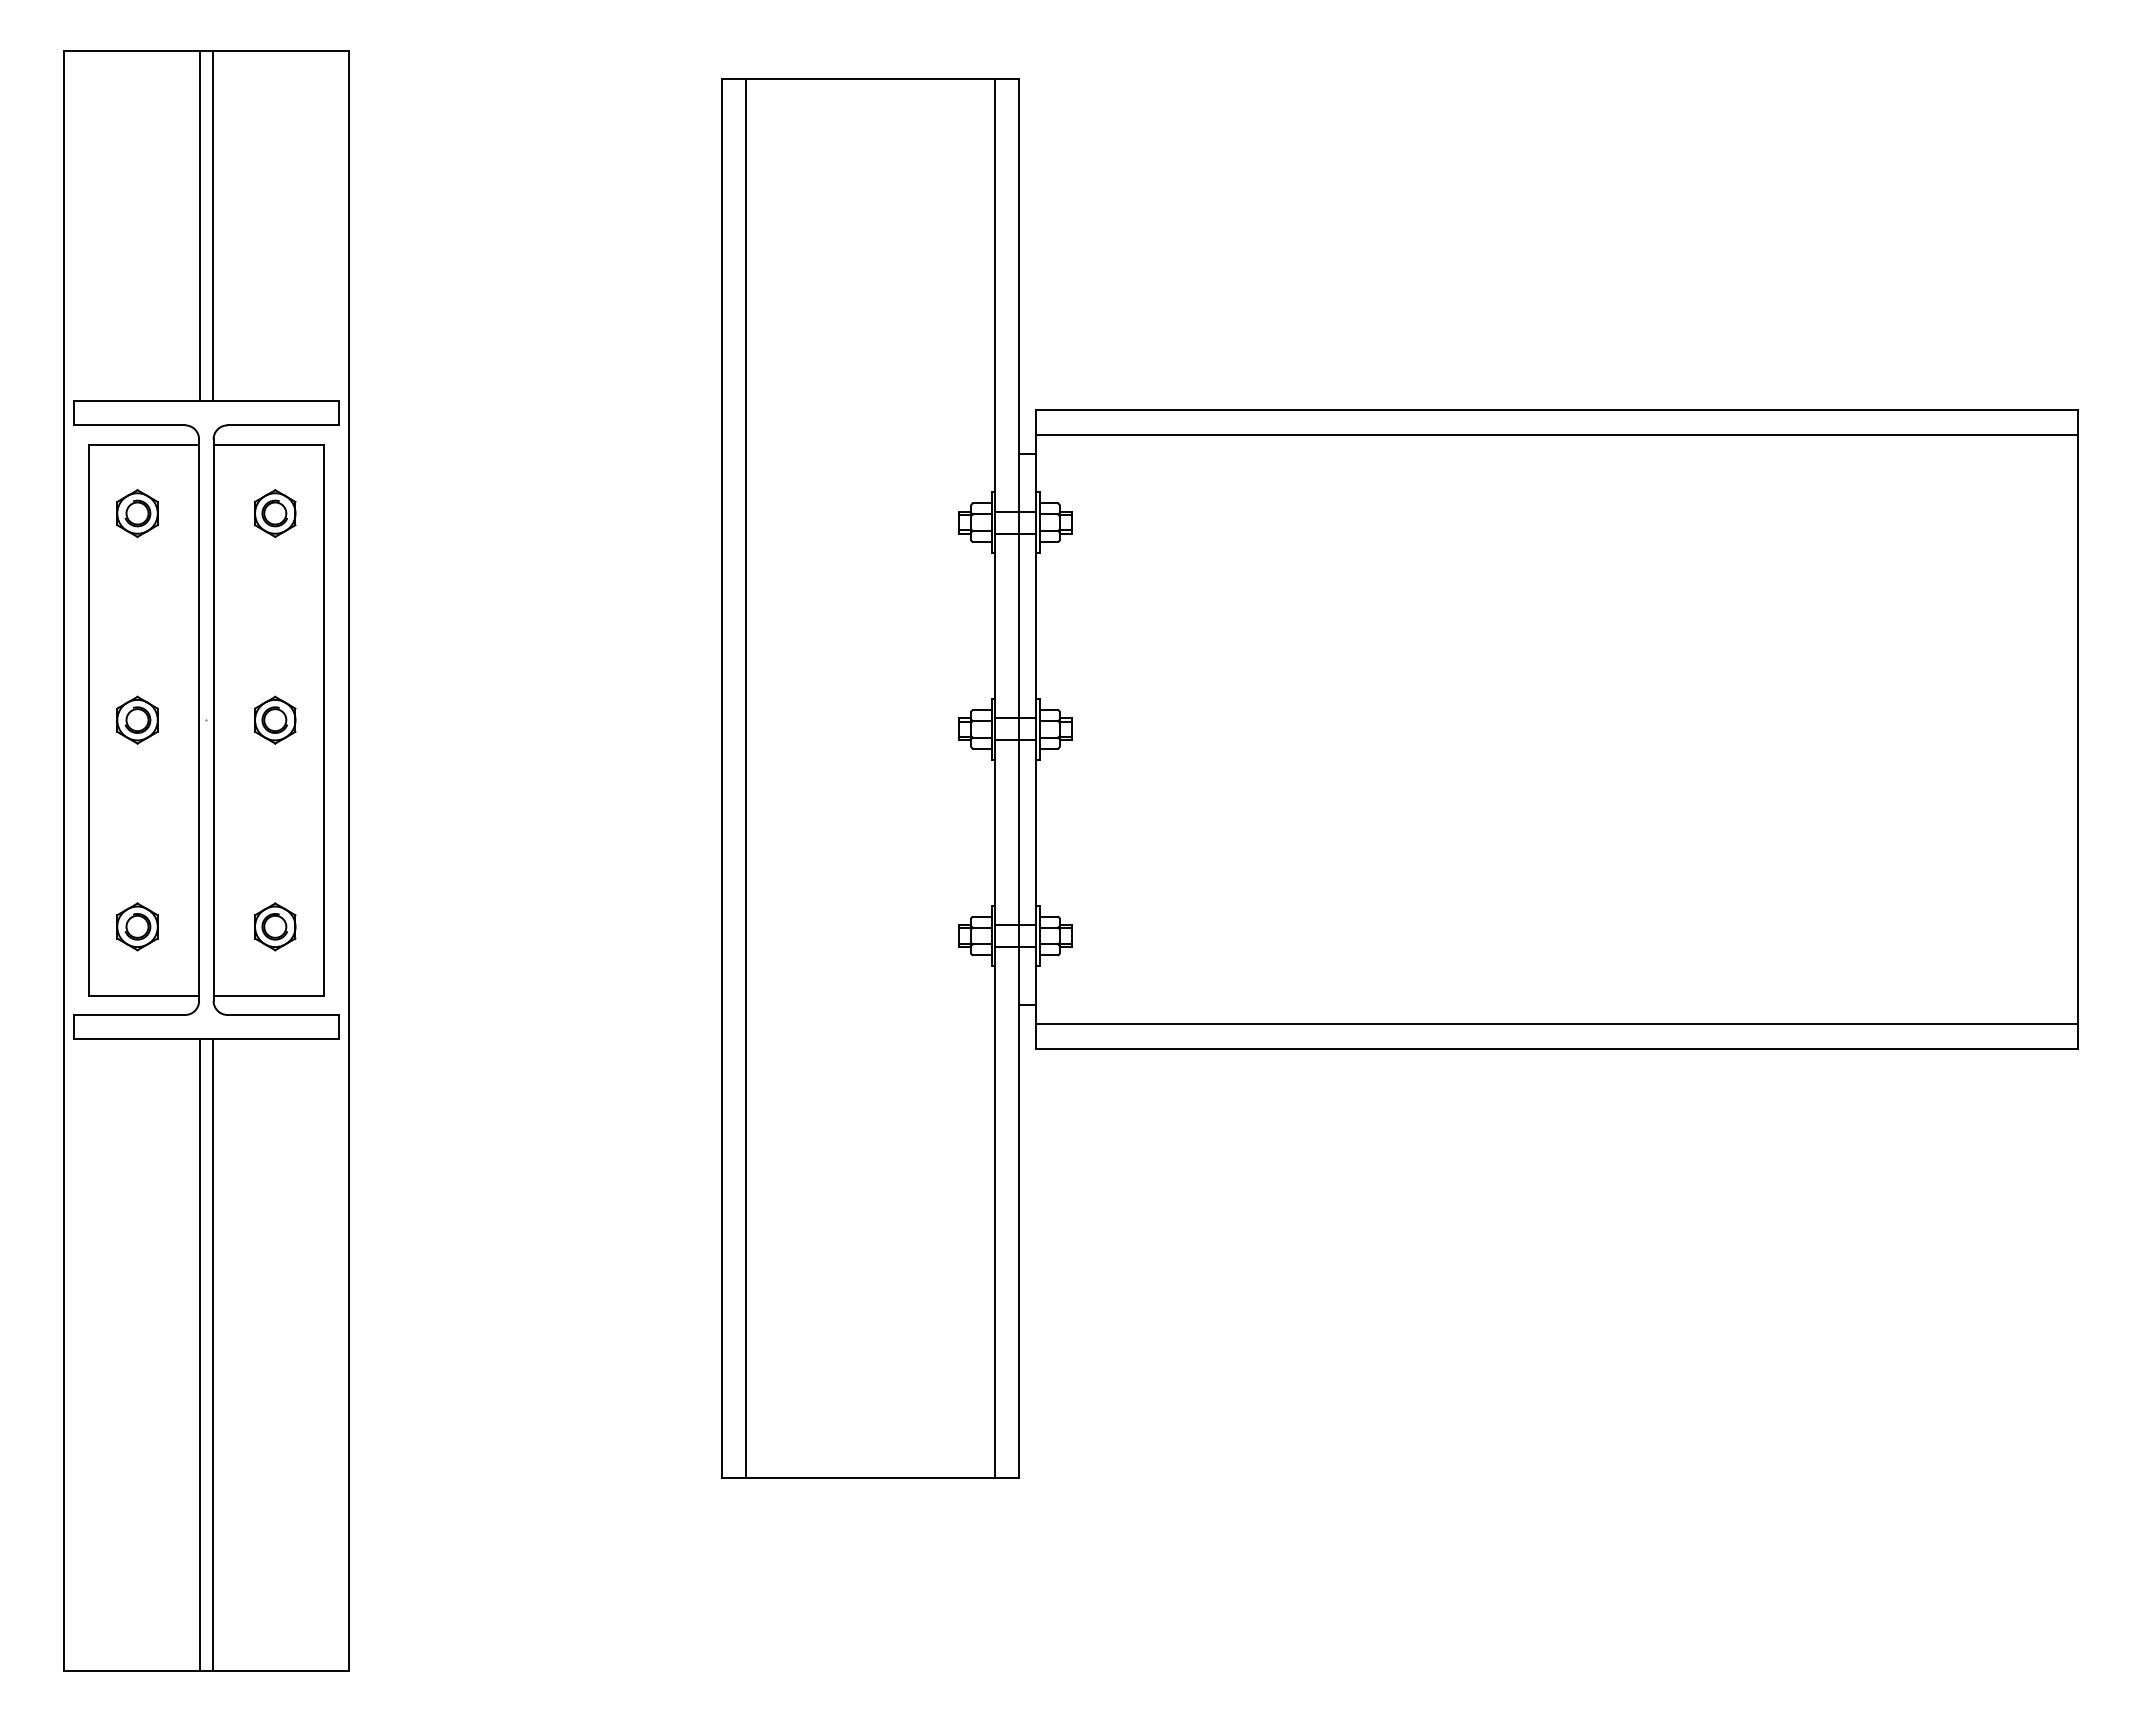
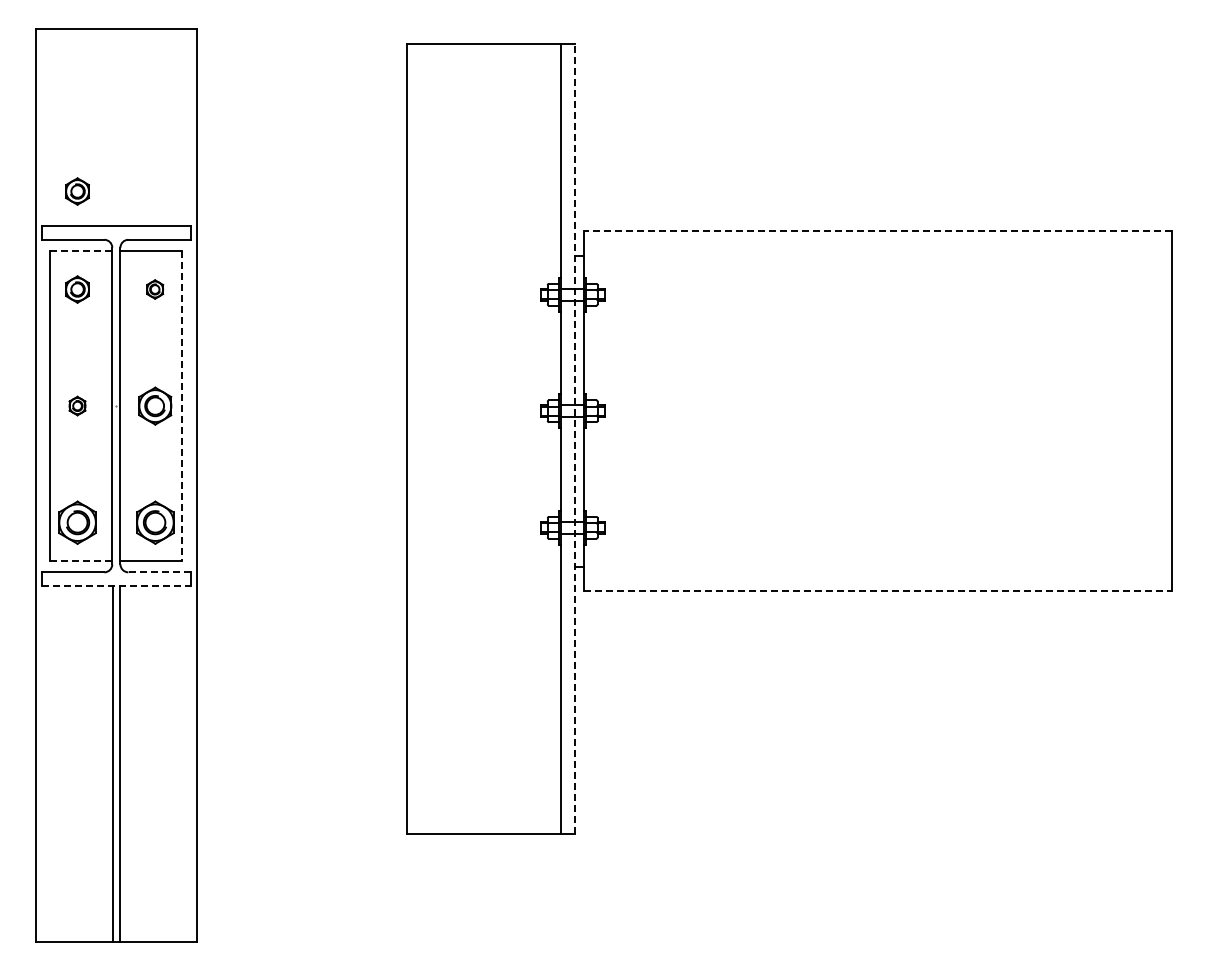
line: (199, 226) -> (112, 127), removed
line: (213, 226) -> (120, 127), removed
part: (137, 339) -> (77, 191), added
line: (1555, 410) -> (877, 231), solid -> dashed
line: (1555, 435) -> (877, 245), removed
line: (144, 444) -> (81, 250), solid -> dashed
part: (273, 513) -> (154, 289), size x0.7
part: (137, 719) -> (77, 405), size x0.7
part: (273, 719) -> (154, 405), size x1.4
line: (323, 720) -> (182, 406), solid -> dashed
line: (745, 777) -> (420, 438), removed
line: (1018, 777) -> (574, 438), solid -> dashed
part: (137, 926) -> (77, 522), size x1.6
part: (273, 926) -> (154, 522), size x1.6
line: (144, 995) -> (81, 561), solid -> dashed
line: (282, 1015) -> (159, 572), solid -> dashed
line: (1555, 1024) -> (877, 577), removed
line: (206, 1040) -> (116, 586), solid -> dashed
line: (1555, 1048) -> (877, 591), solid -> dashed

